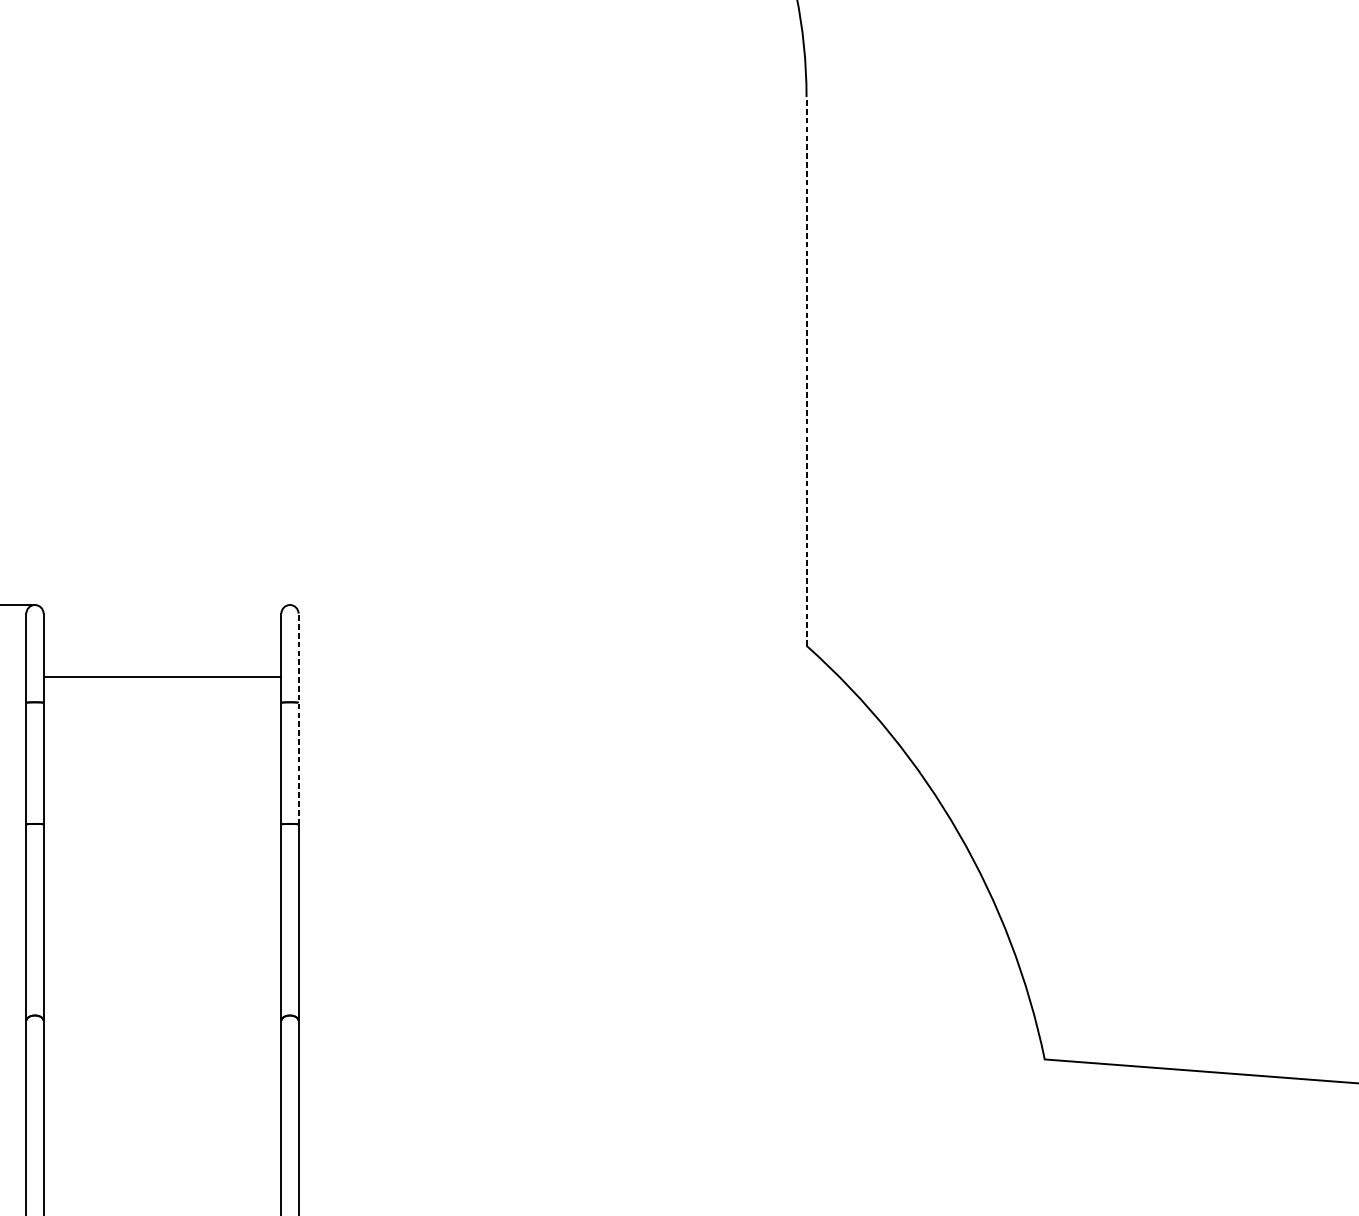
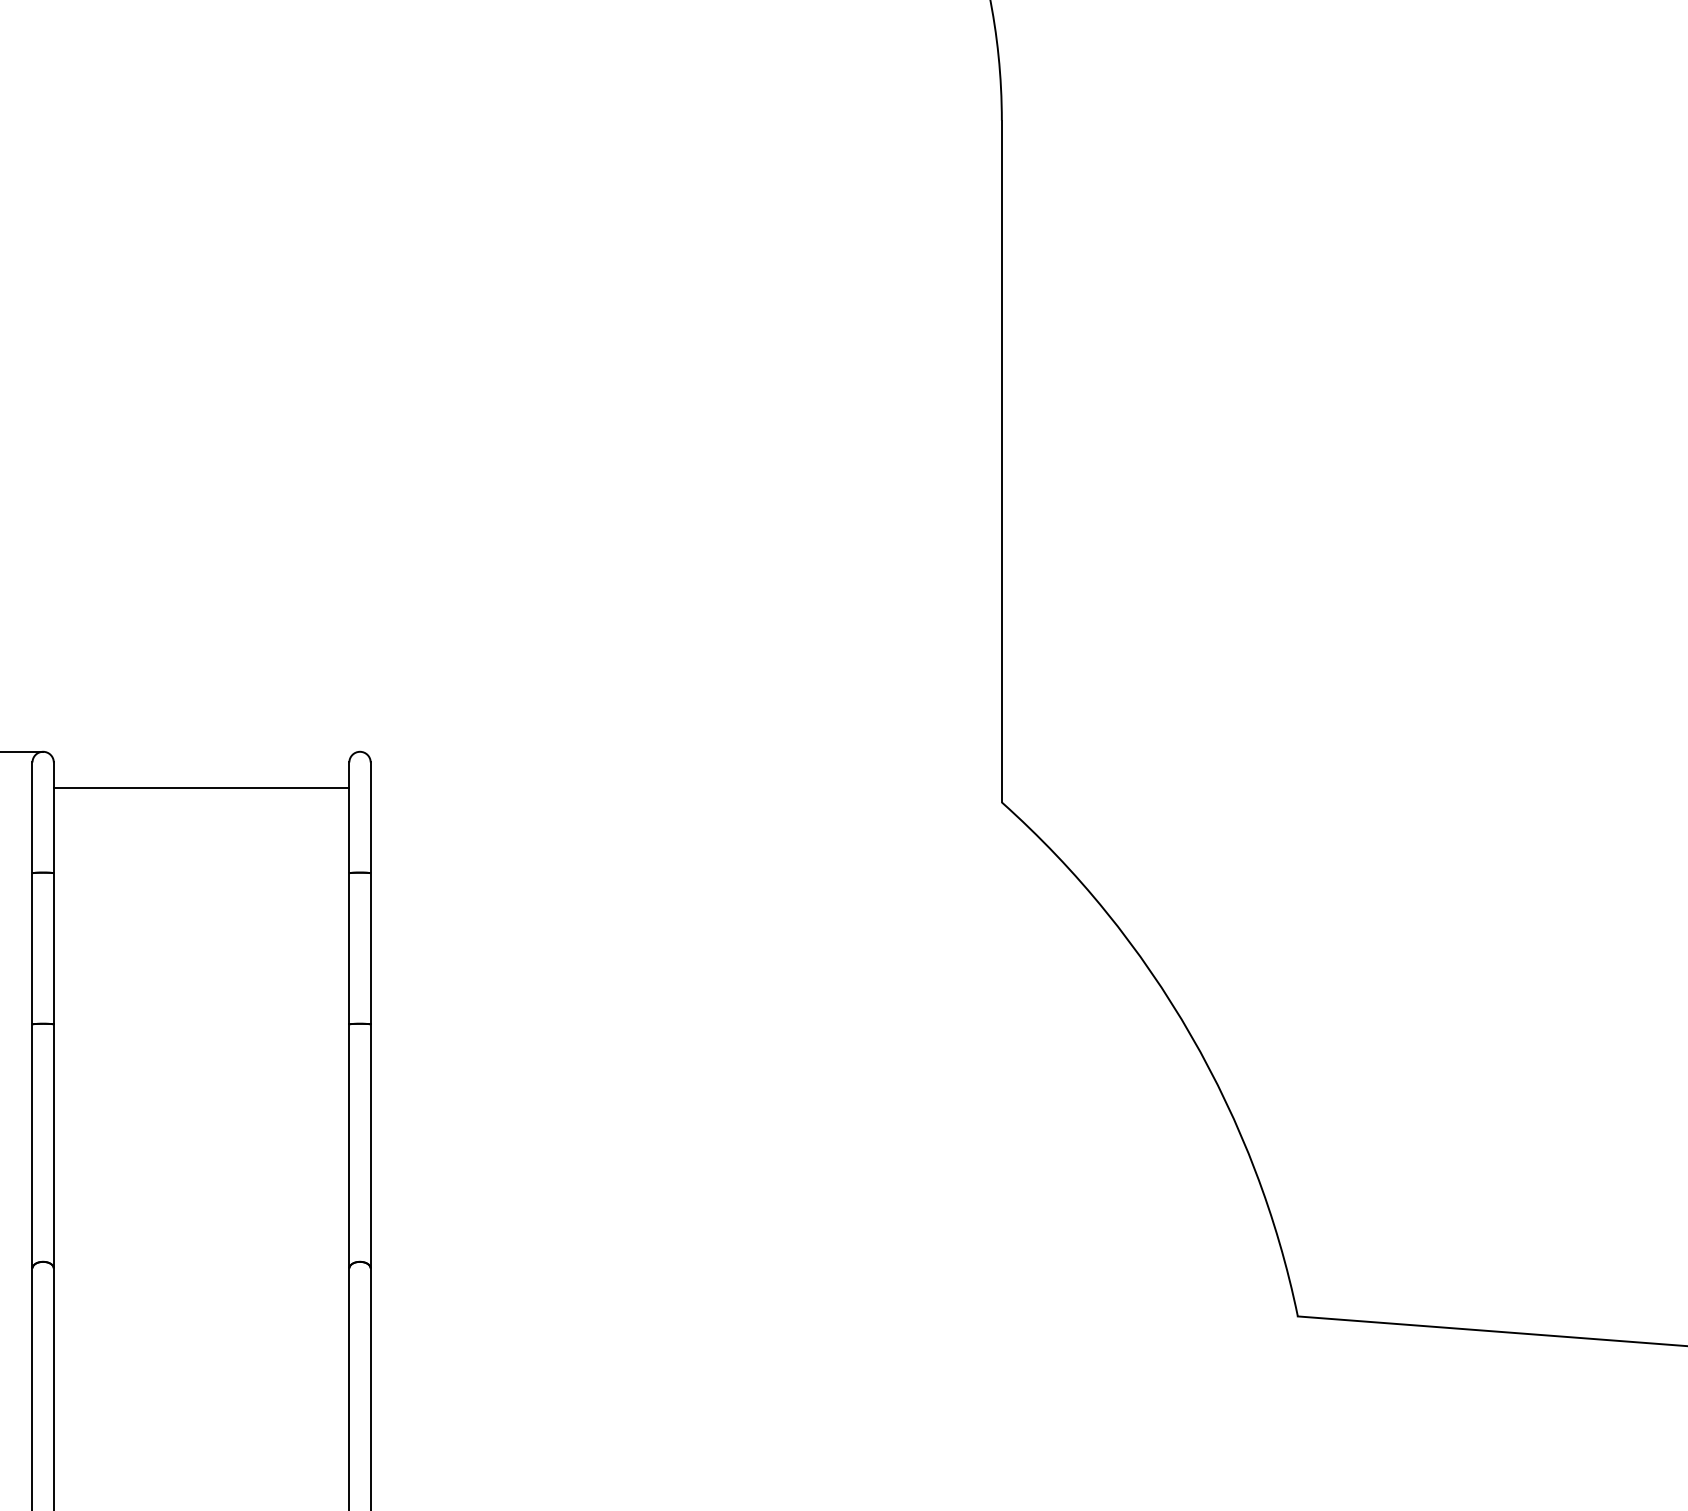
line: (806, 371) -> (1001, 461), dashed -> solid
line: (162, 676) -> (201, 787), moved
line: (298, 719) -> (370, 893), dashed -> solid

